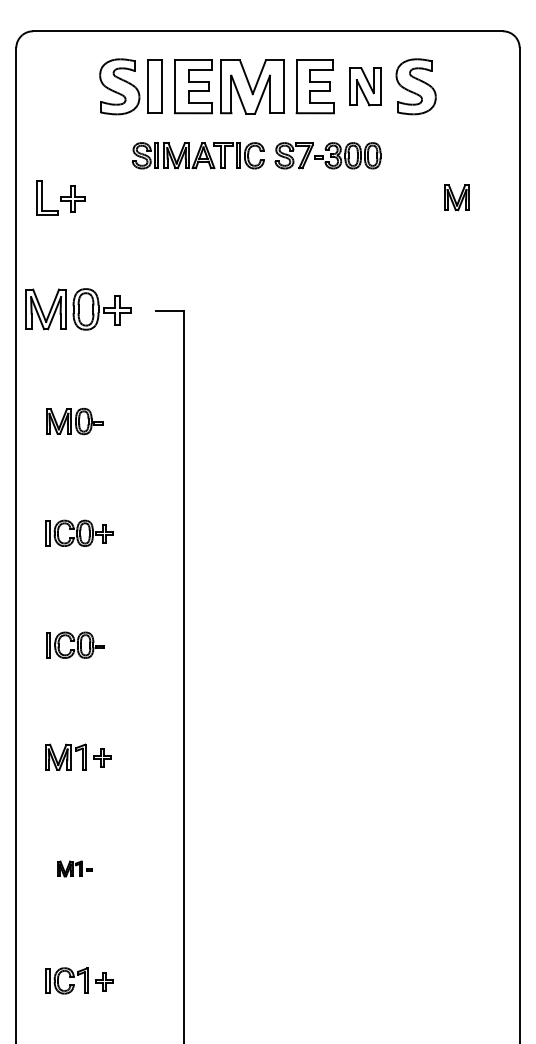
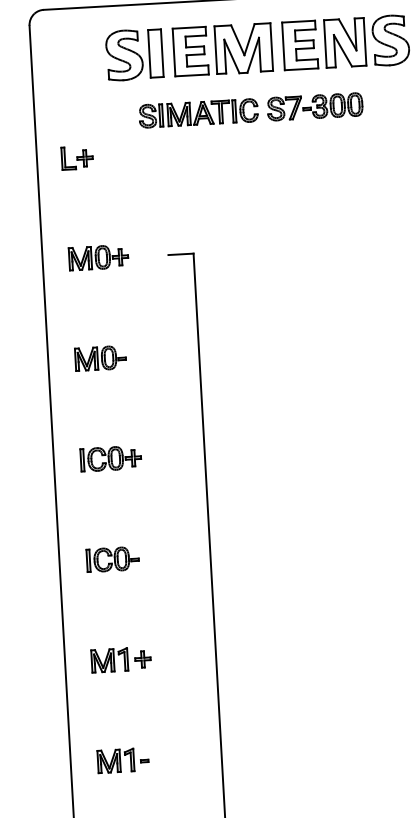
part: (364, 86) -> (344, 42), size x1.43
part: (60, 197) -> (76, 157), size x0.71
part: (78, 309) -> (98, 257), size x0.62
part: (74, 868) -> (123, 760), size x1.67

